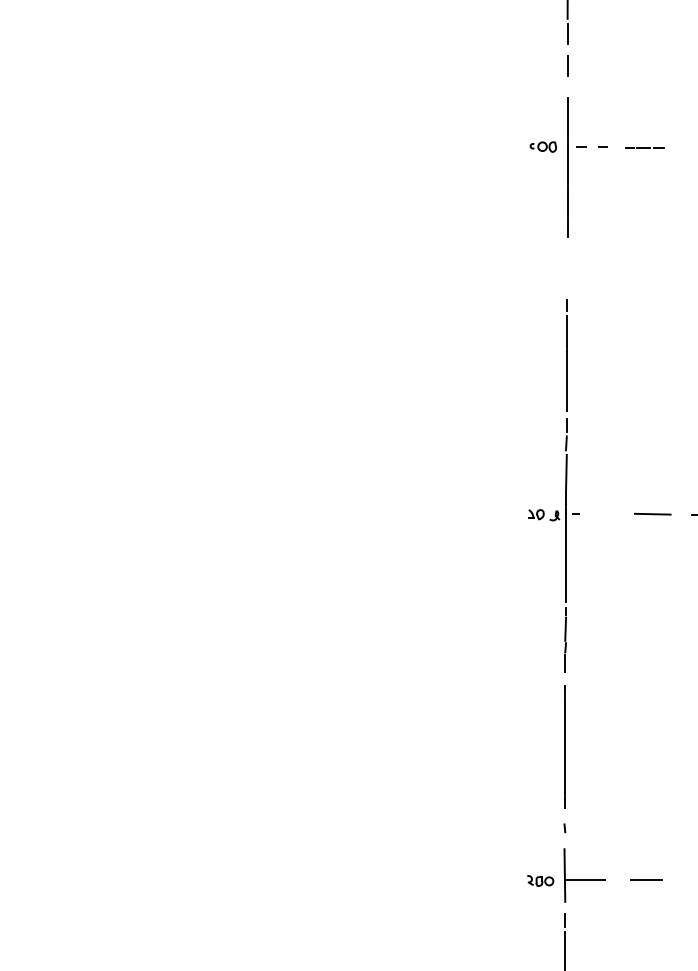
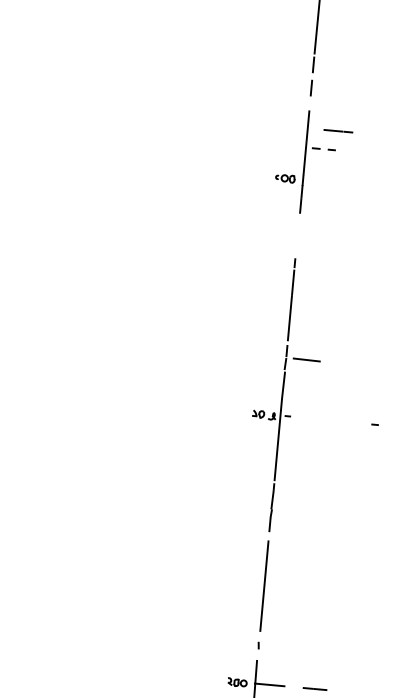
part: (543, 146) -> (285, 178), moved
line: (644, 147) -> (337, 130), moved
line: (652, 513) -> (306, 359), moved

